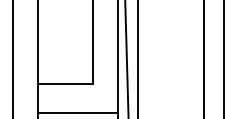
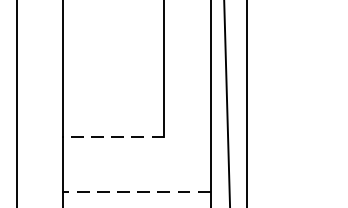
line: (65, 83) -> (114, 137), solid -> dashed
line: (77, 113) -> (136, 192), solid -> dashed

